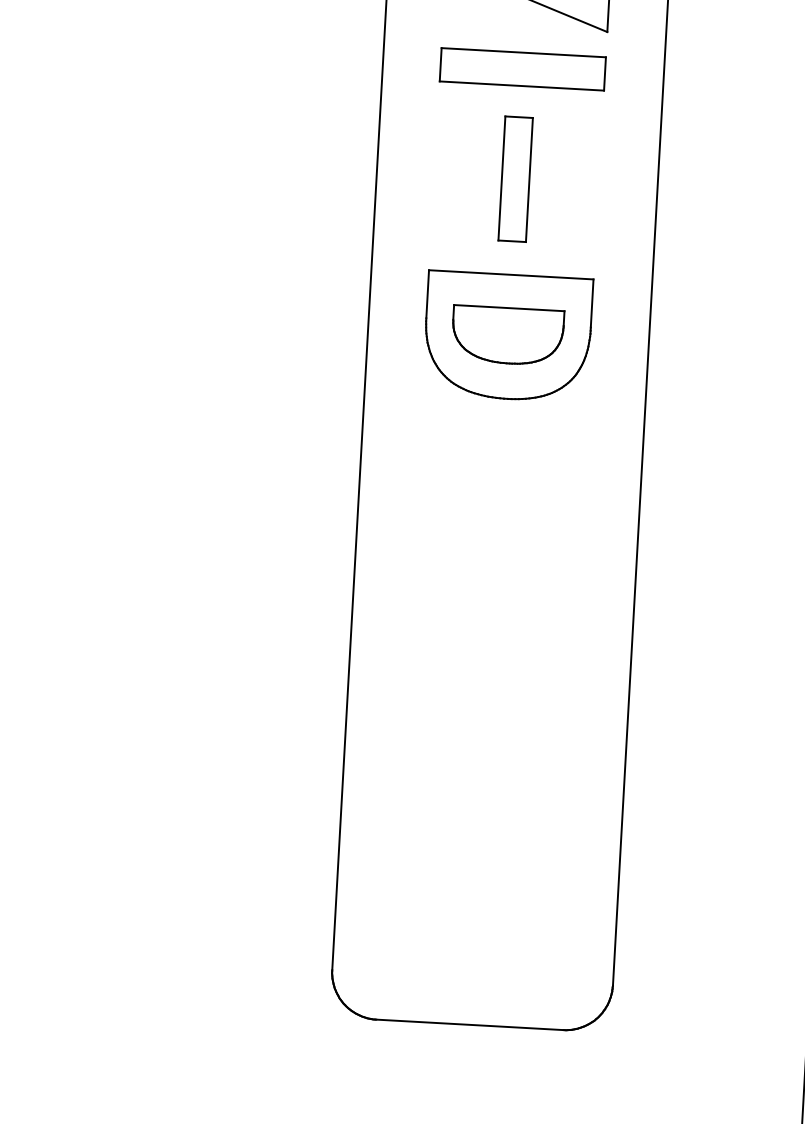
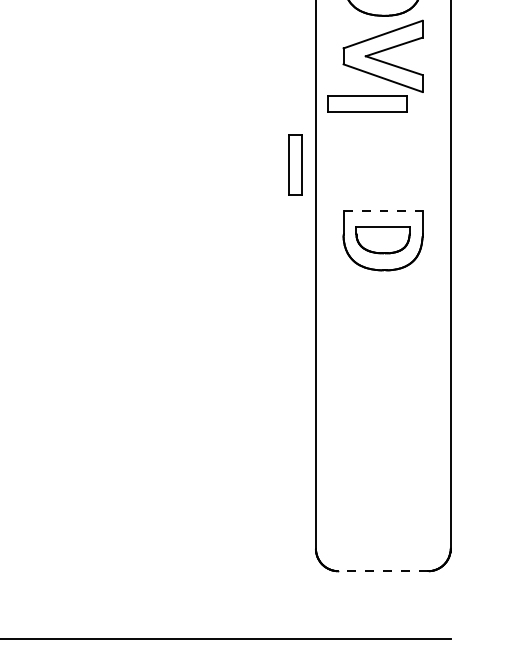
part: (523, 67) -> (367, 103), moved
part: (515, 178) -> (295, 164), moved
line: (512, 274) -> (383, 210), solid -> dashed
line: (470, 1025) -> (383, 571), solid -> dashed

